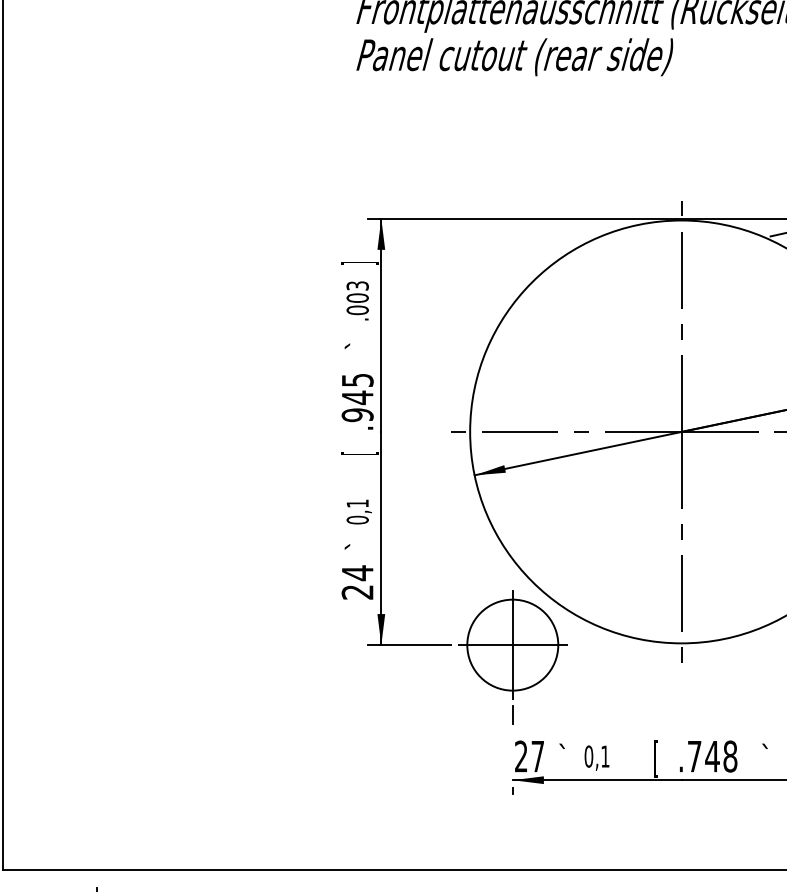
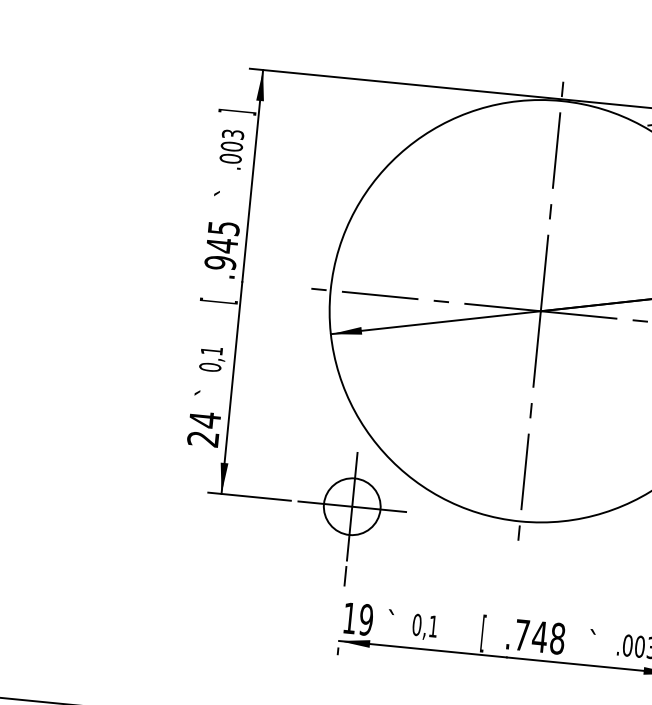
circle: (512, 644) -> (352, 506), size x0.62
text: (529, 756) -> (358, 619), 27 -> 19

